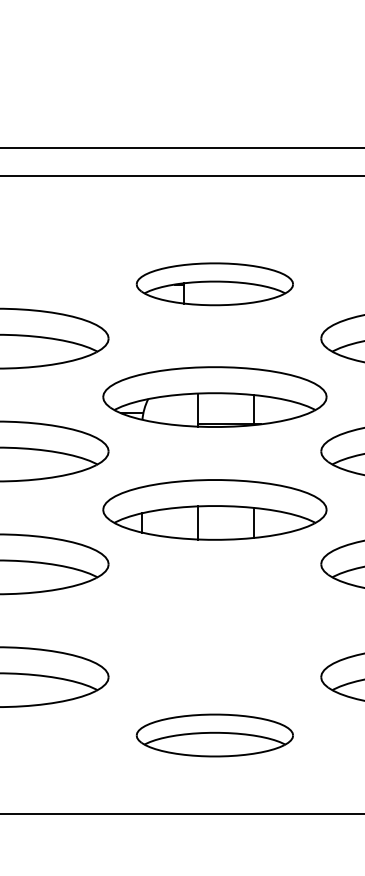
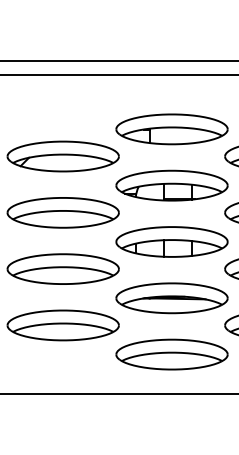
part: (213, 284) -> (171, 129), size x1.43
part: (213, 623) -> (171, 298), added
part: (213, 735) -> (171, 354), size x1.43

